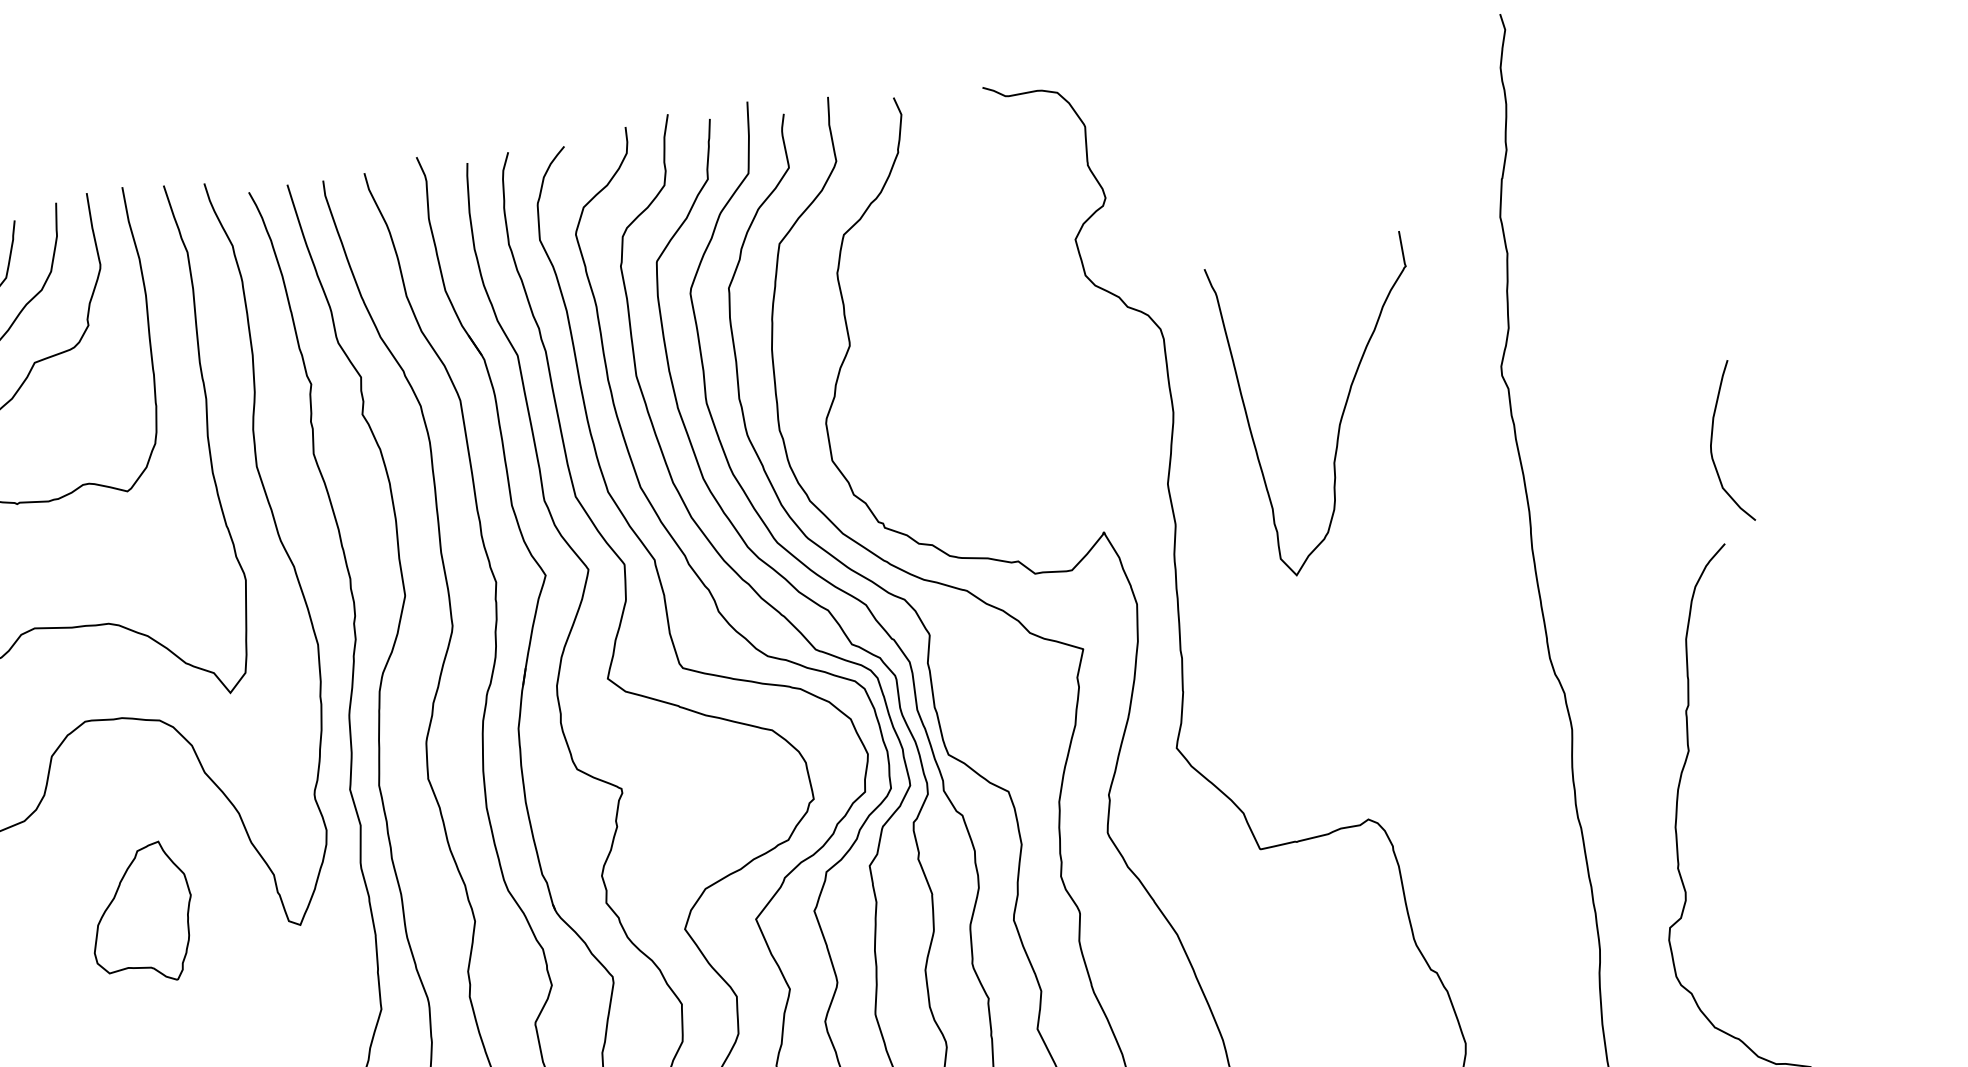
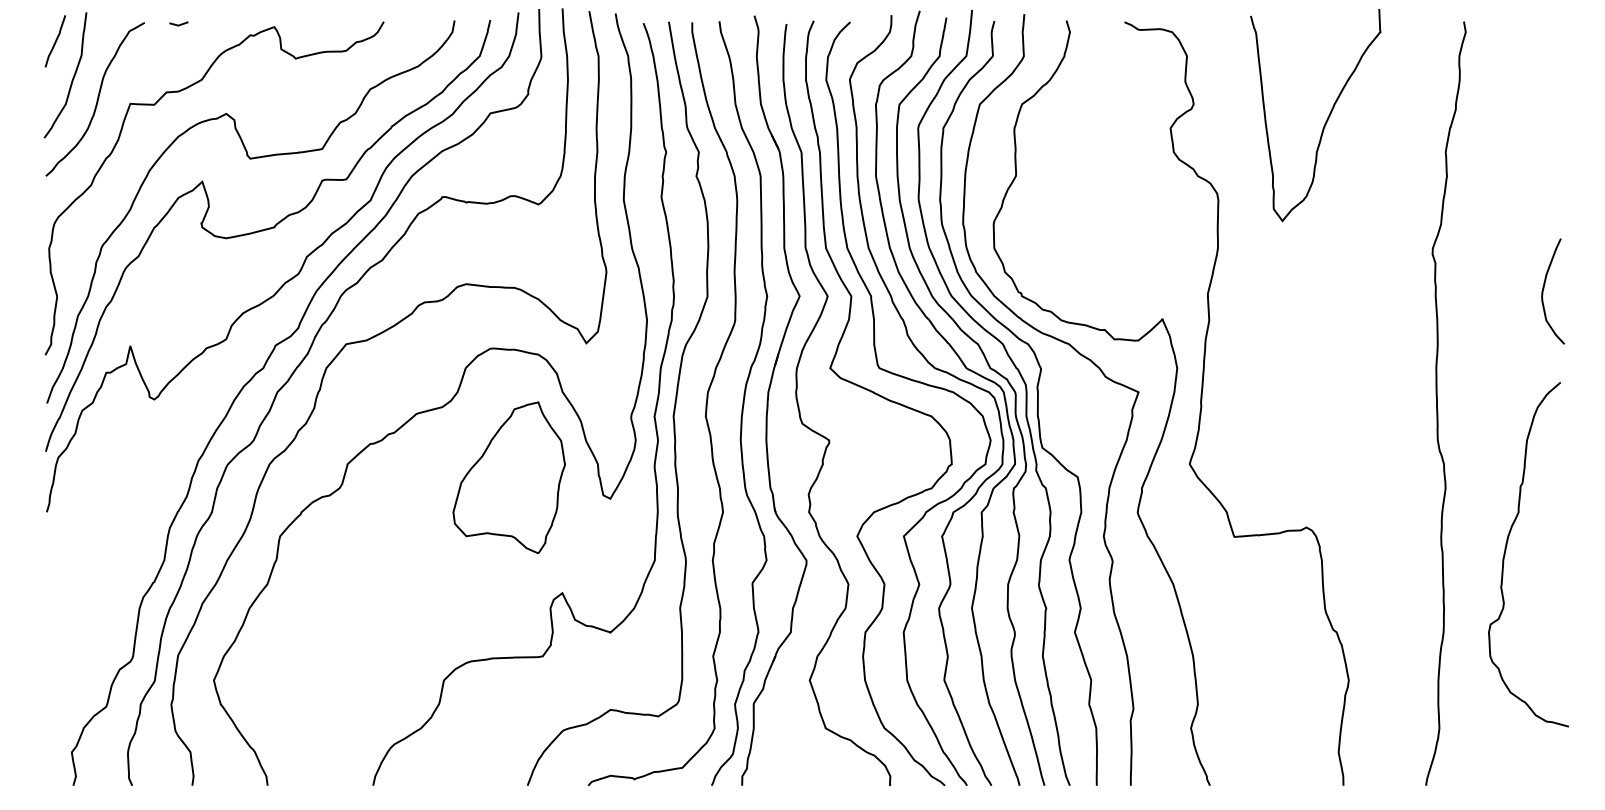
curve: (1340, 414) -> (1325, 121), moved
curve: (1713, 439) -> (1544, 288), moved
part: (140, 914) -> (508, 477), size x1.67

